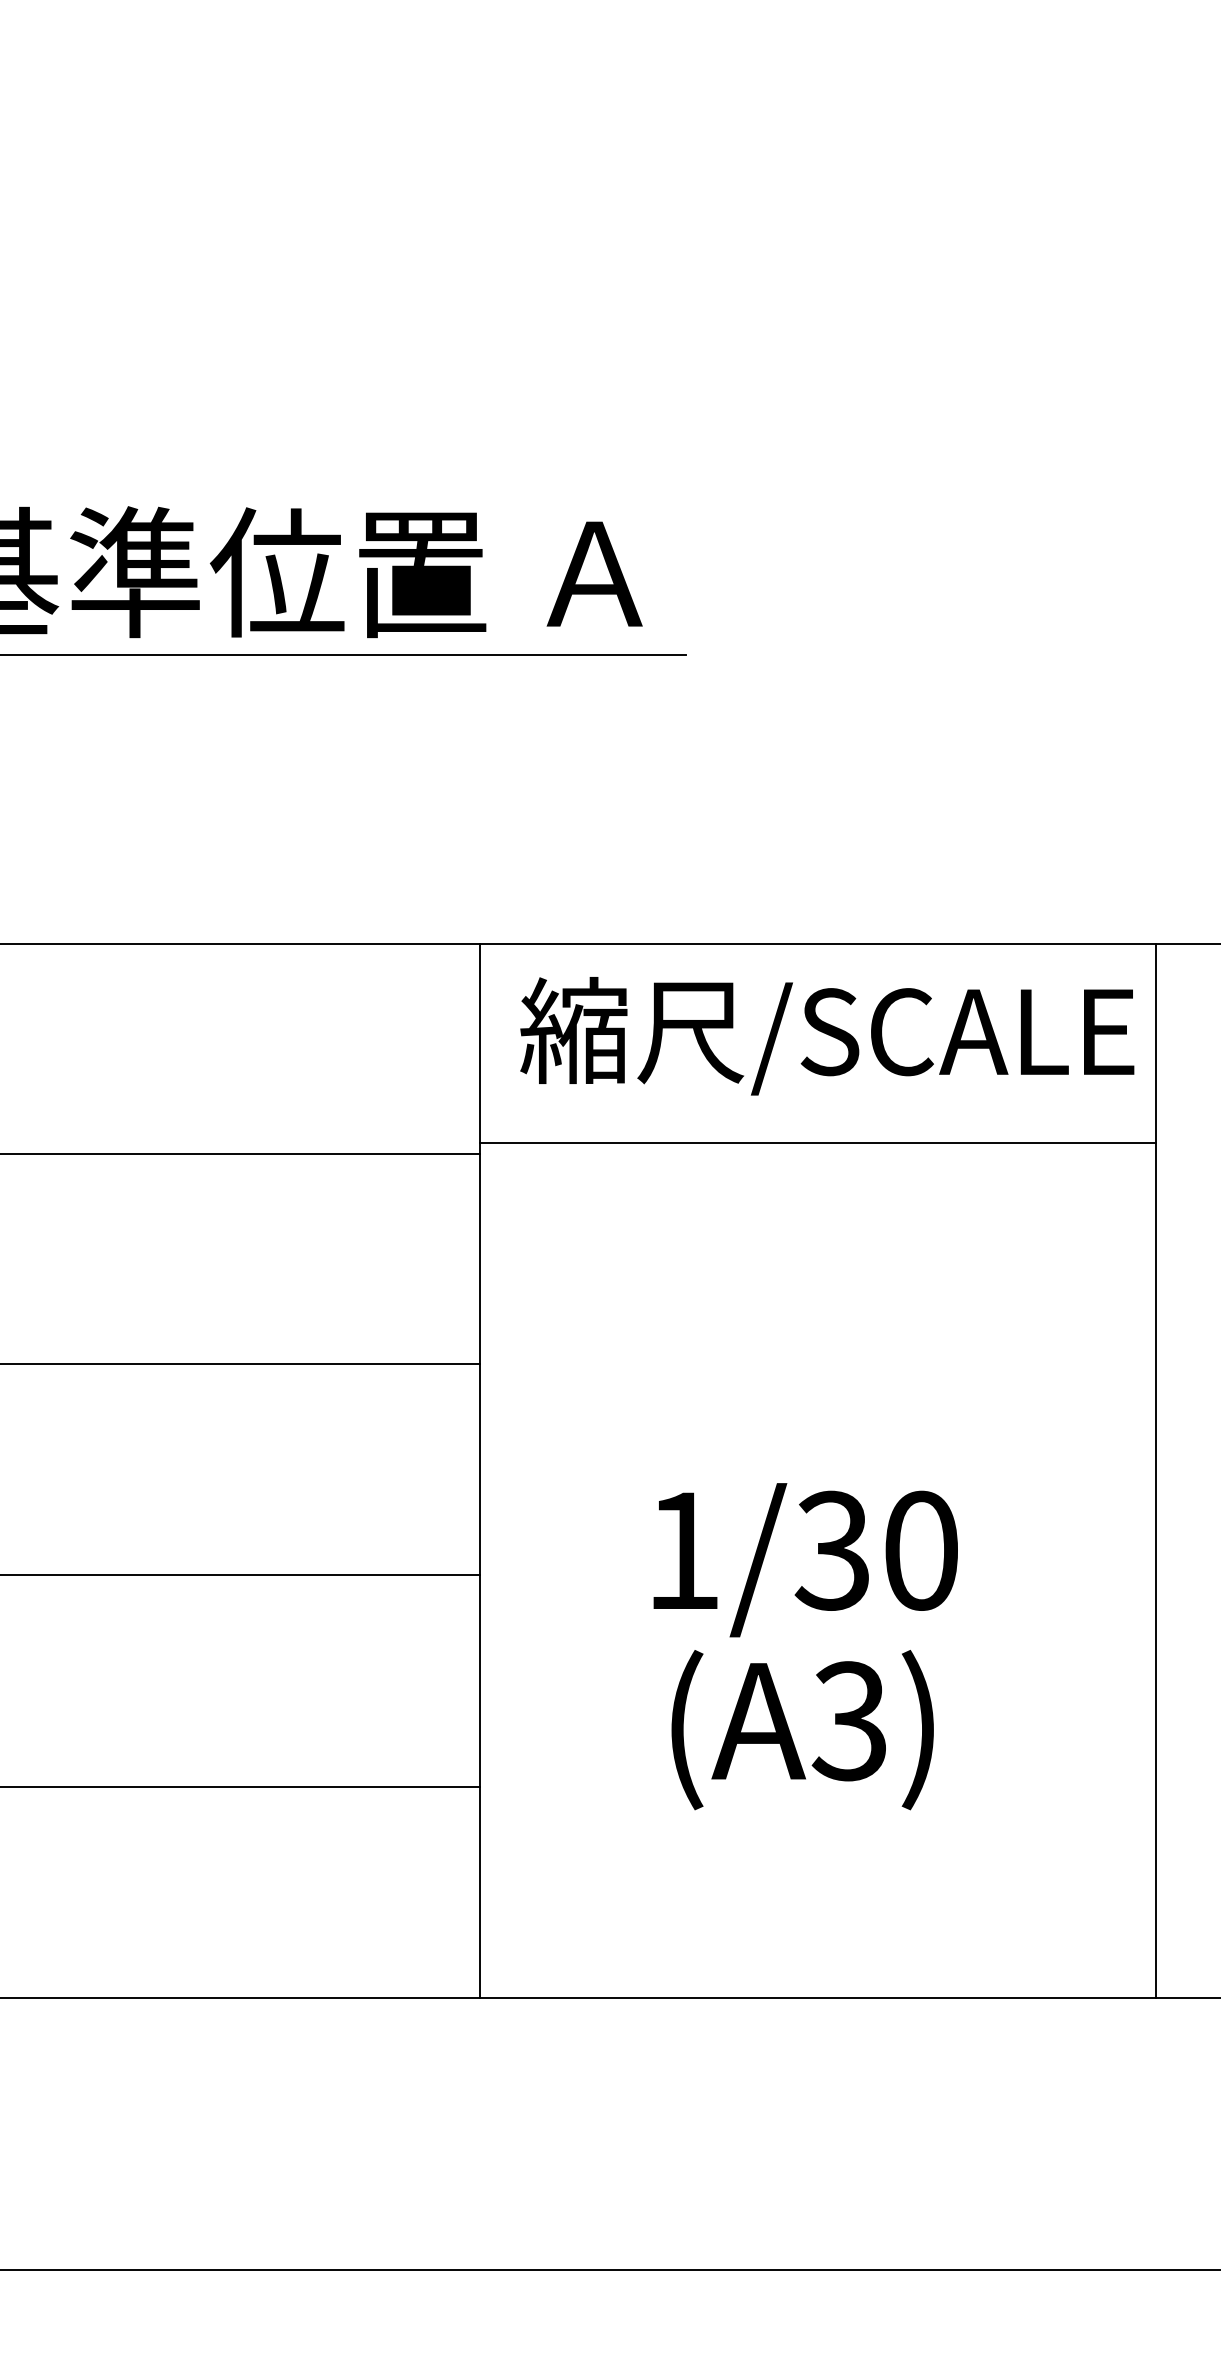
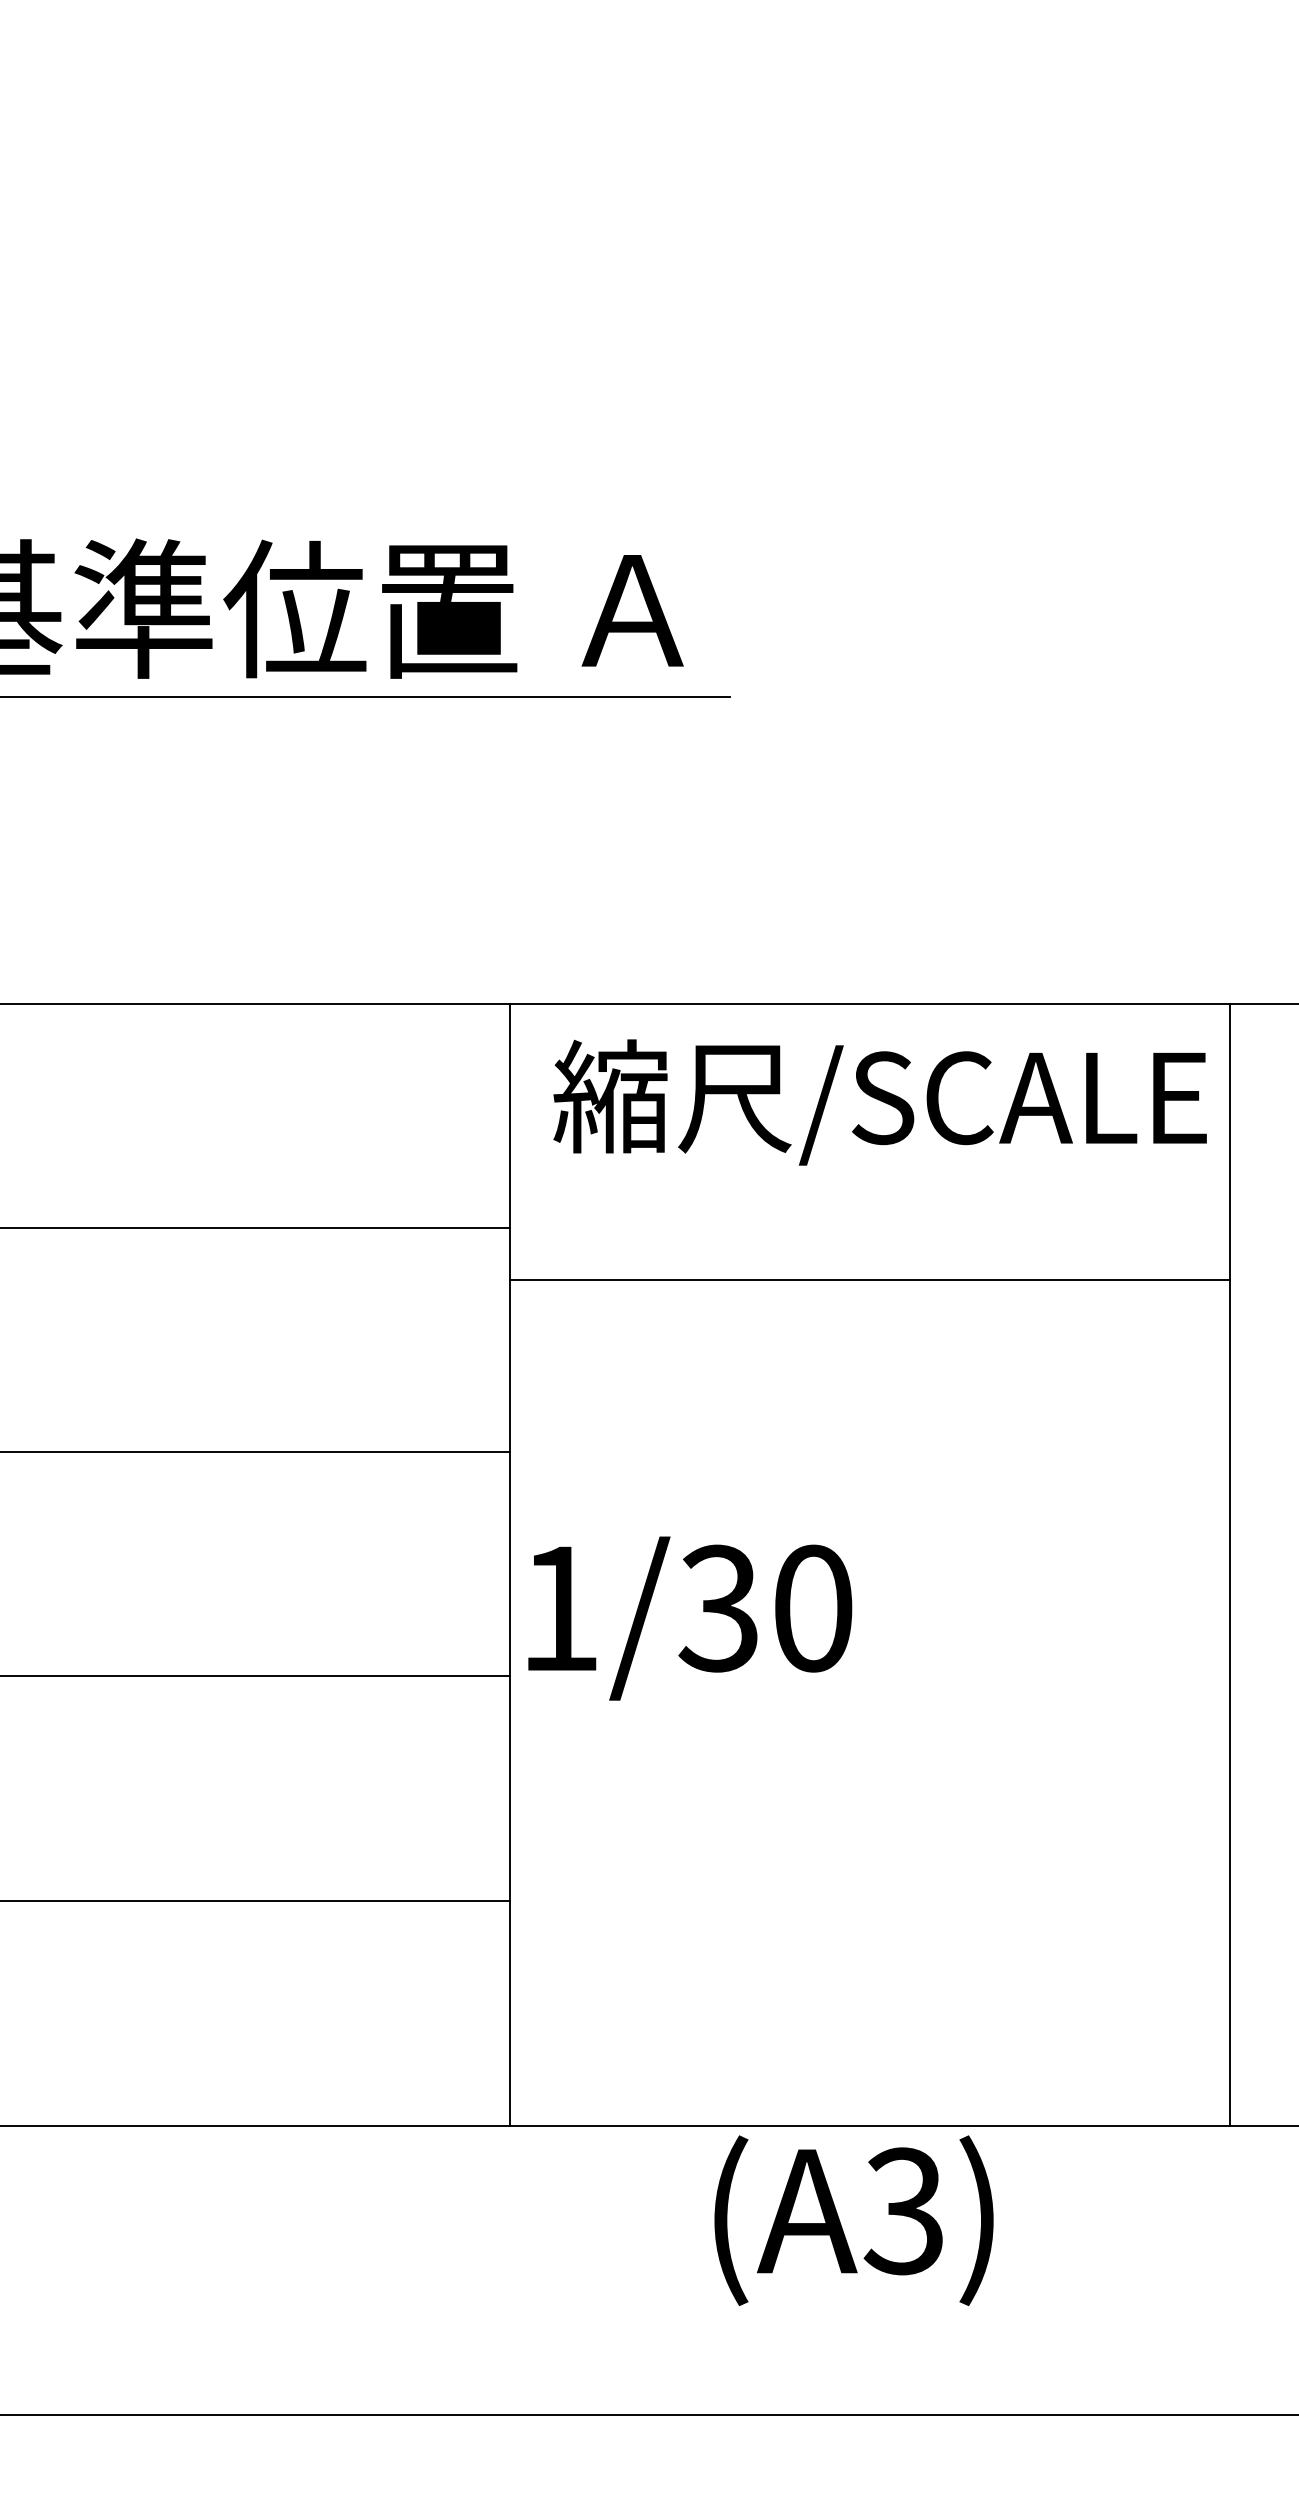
line: (817, 1142) -> (869, 1279), moved
text: (805, 1560) -> (689, 1618), moved
text: (802, 1730) -> (853, 2221), moved

